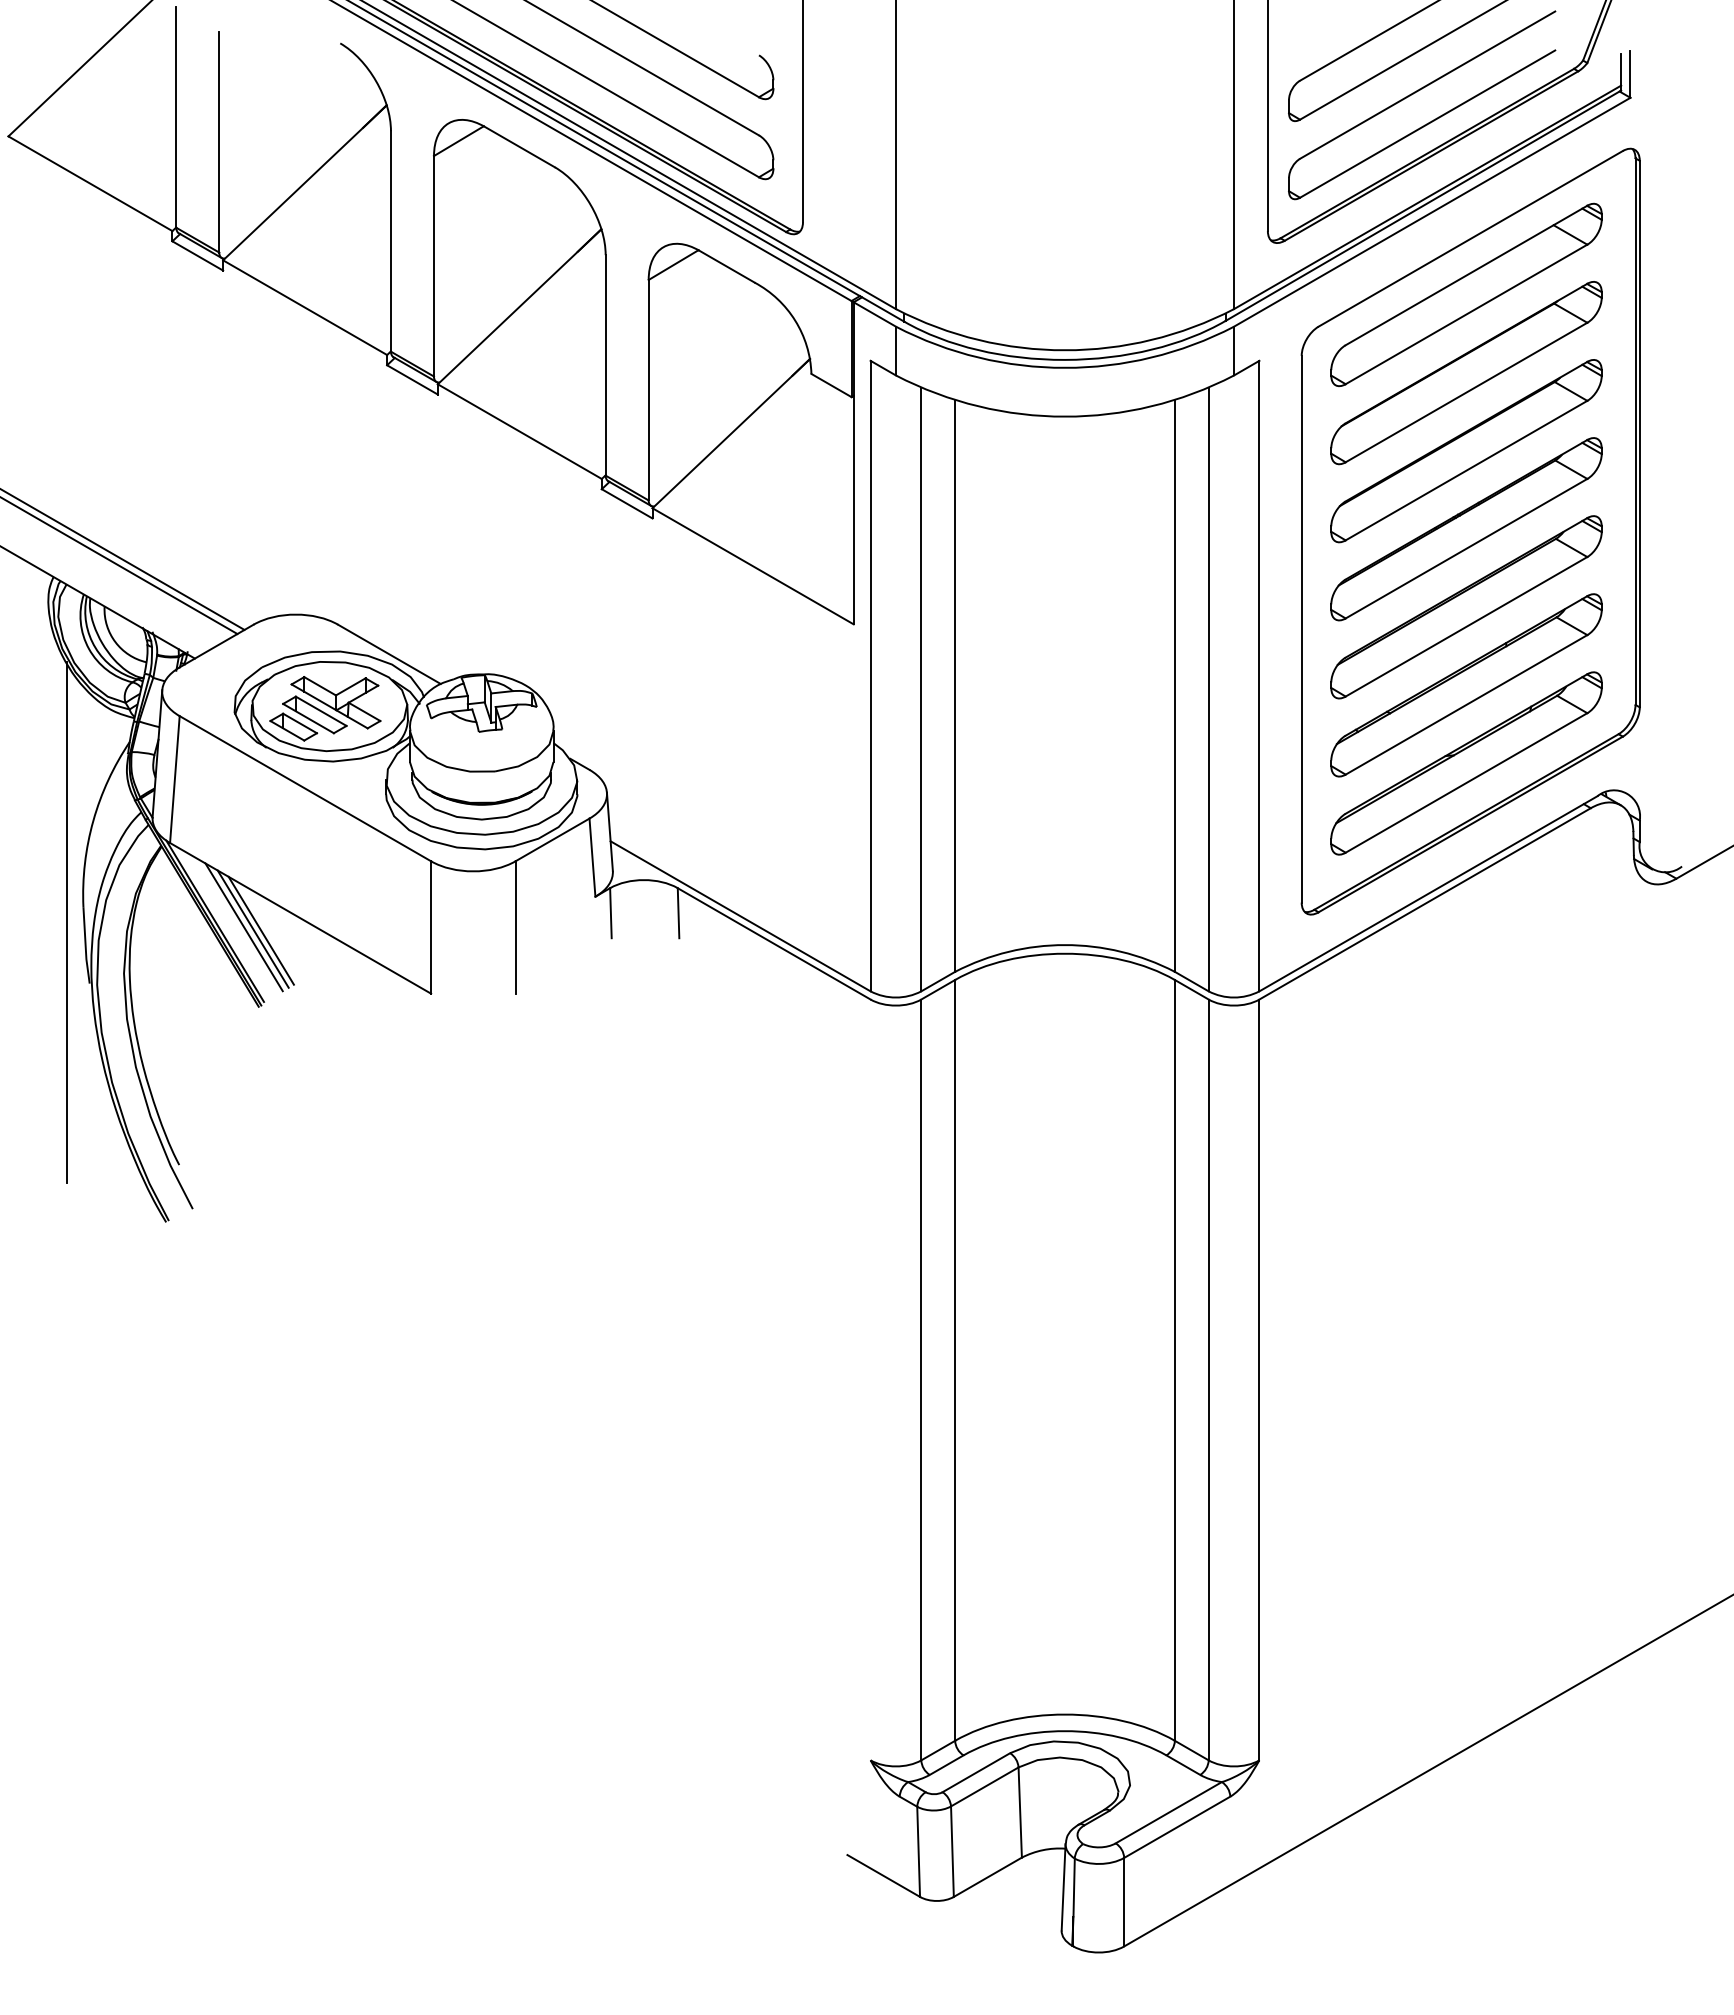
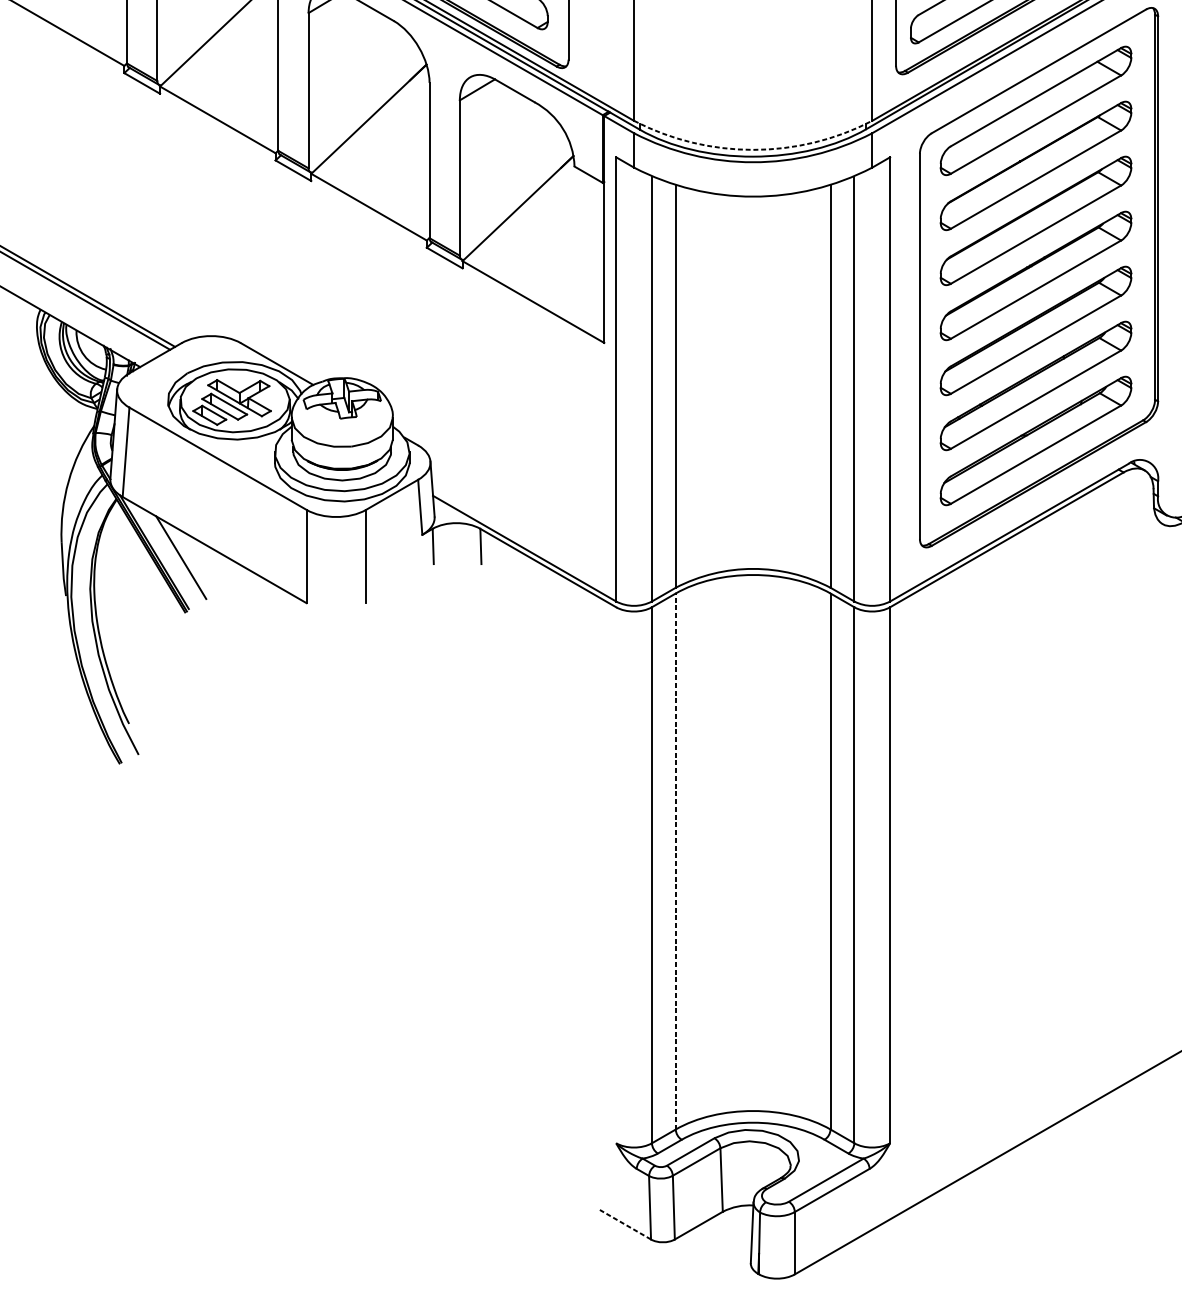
arc: (1065, 350) -> (753, 150), solid -> dashed
line: (66, 922) -> (49, 553), removed
line: (243, 927) -> (174, 556), removed
line: (260, 930) -> (186, 558), removed
line: (955, 1359) -> (676, 860), solid -> dashed
line: (883, 1875) -> (625, 1224), solid -> dashed

